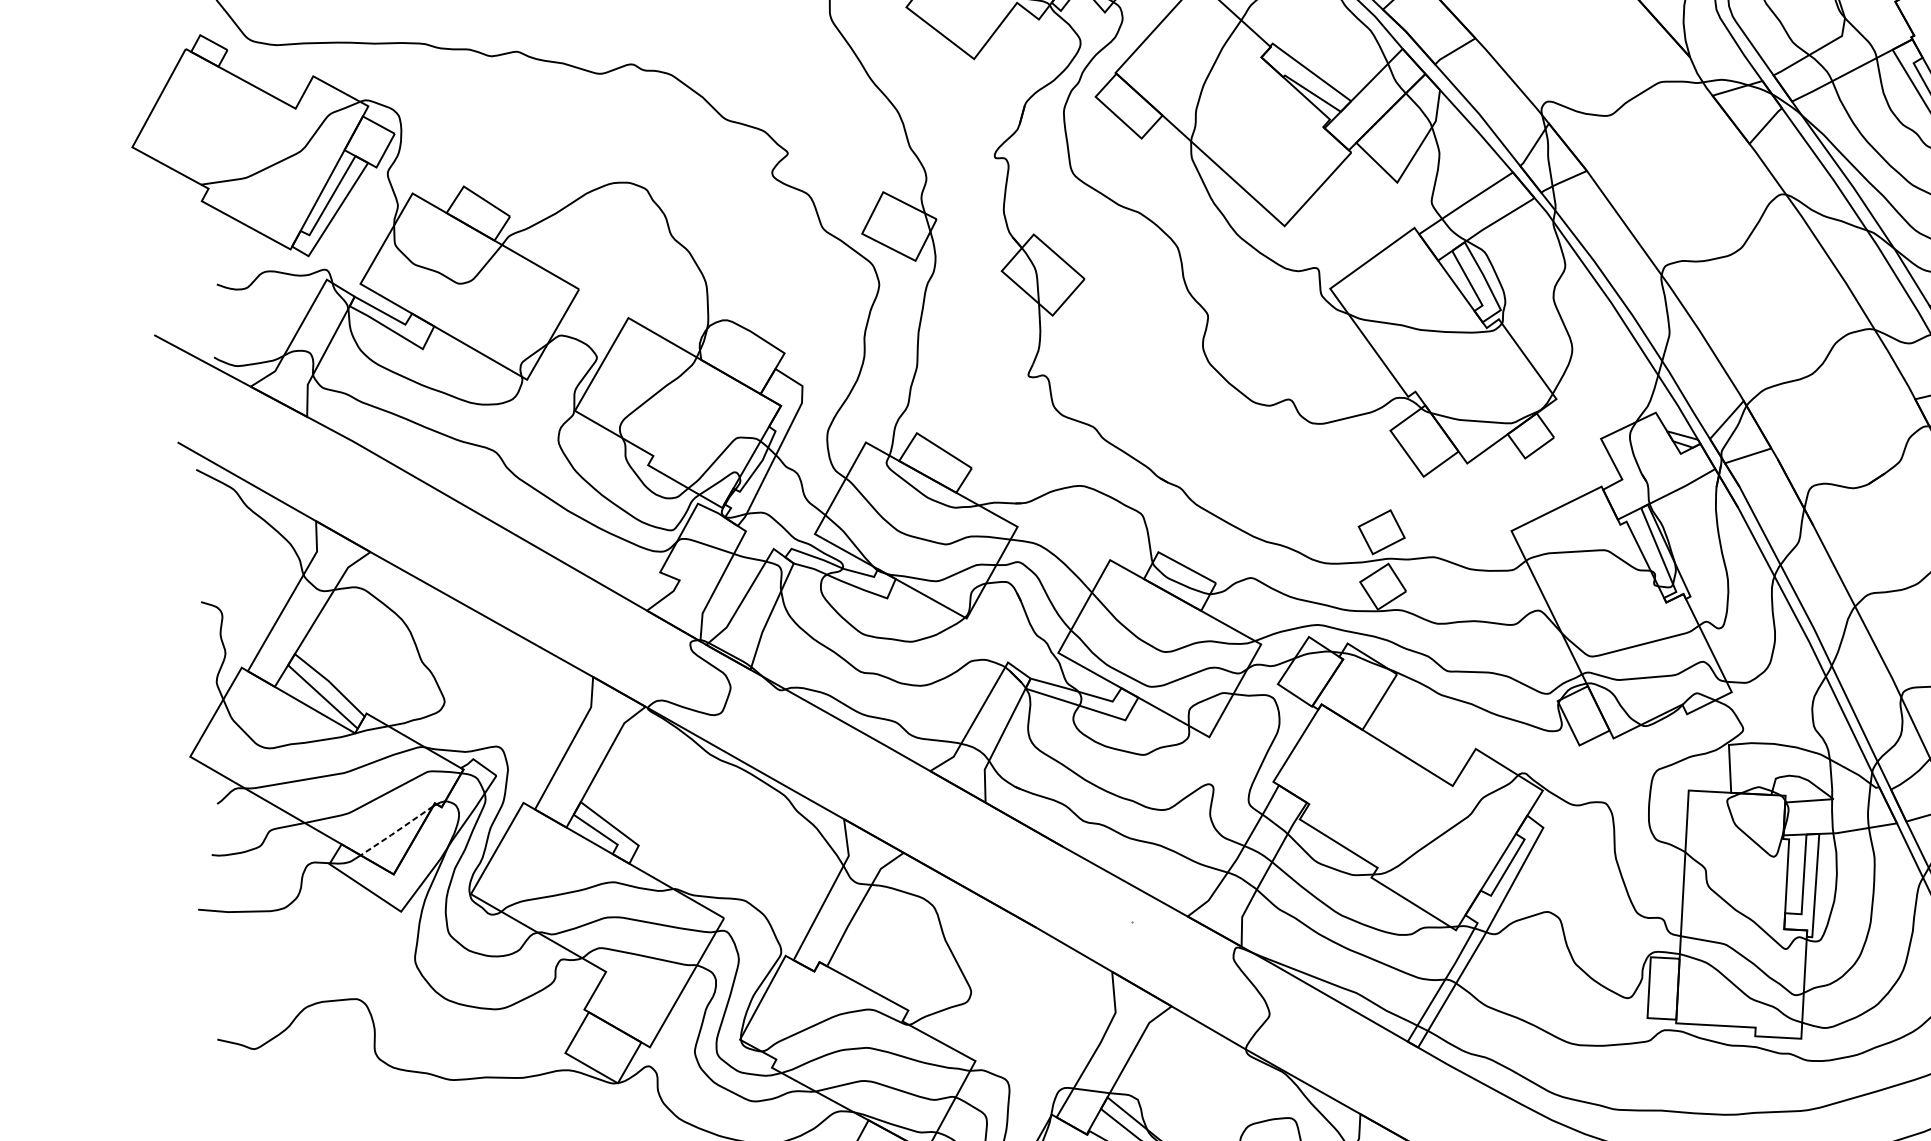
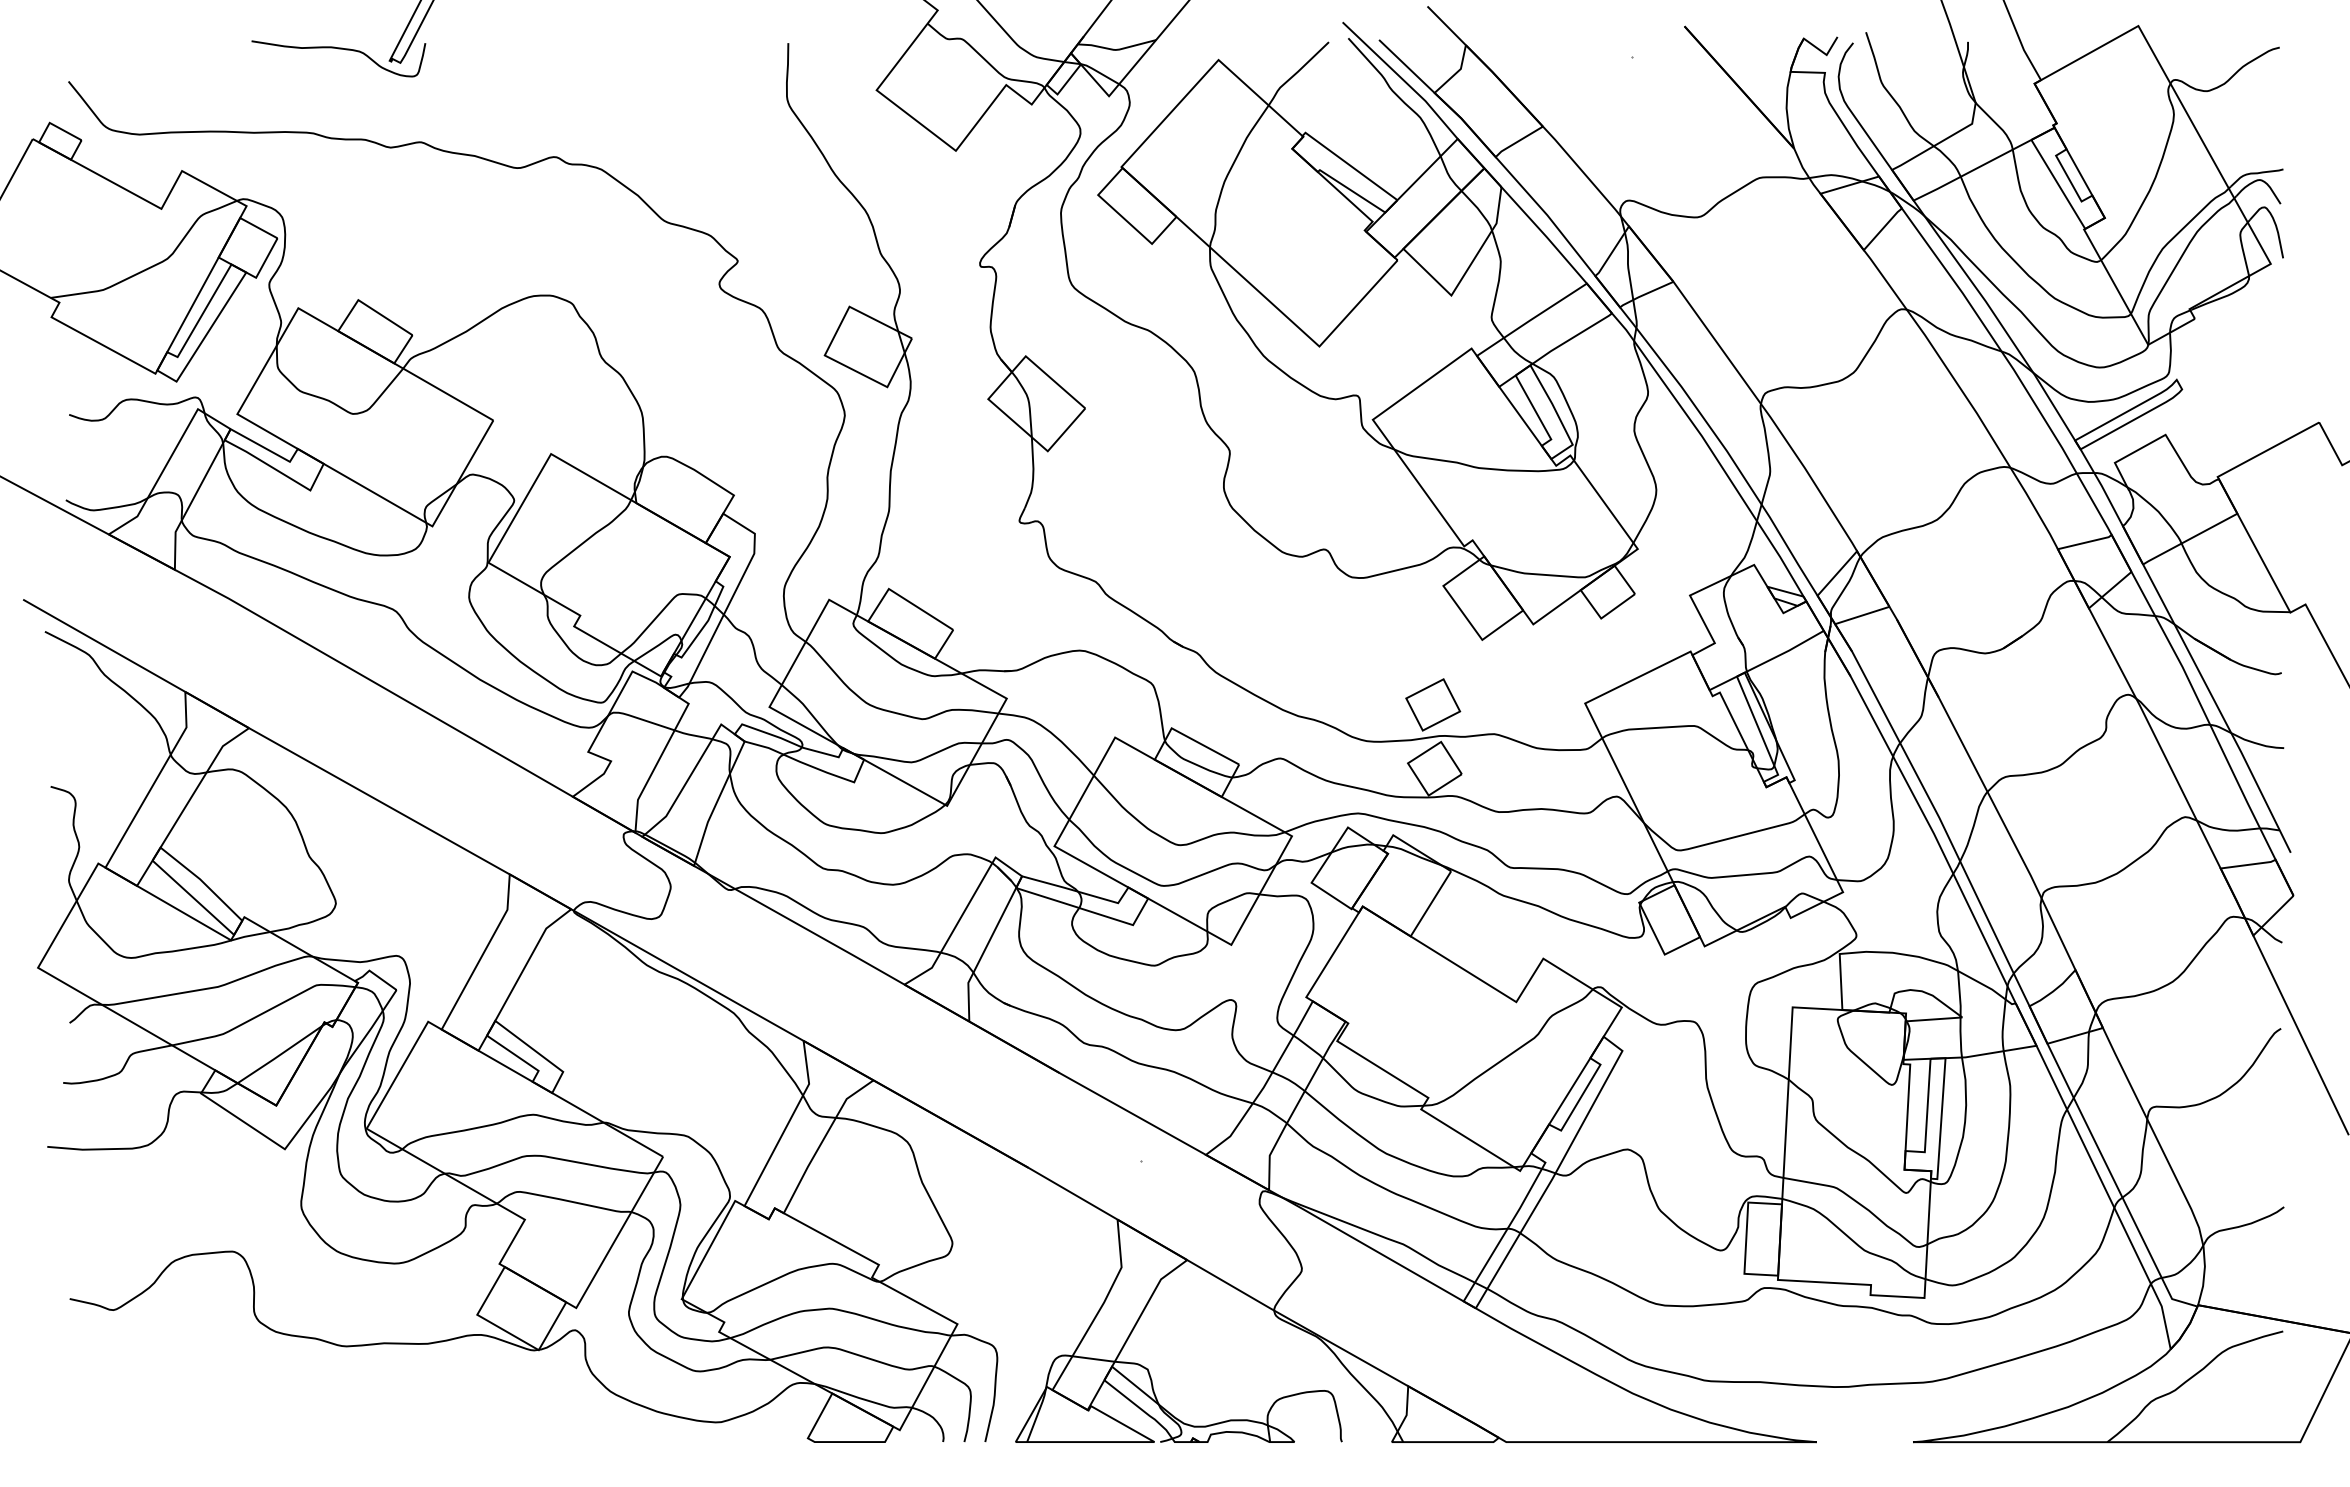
line: (396, 831) -> (279, 1055), dashed -> solid

